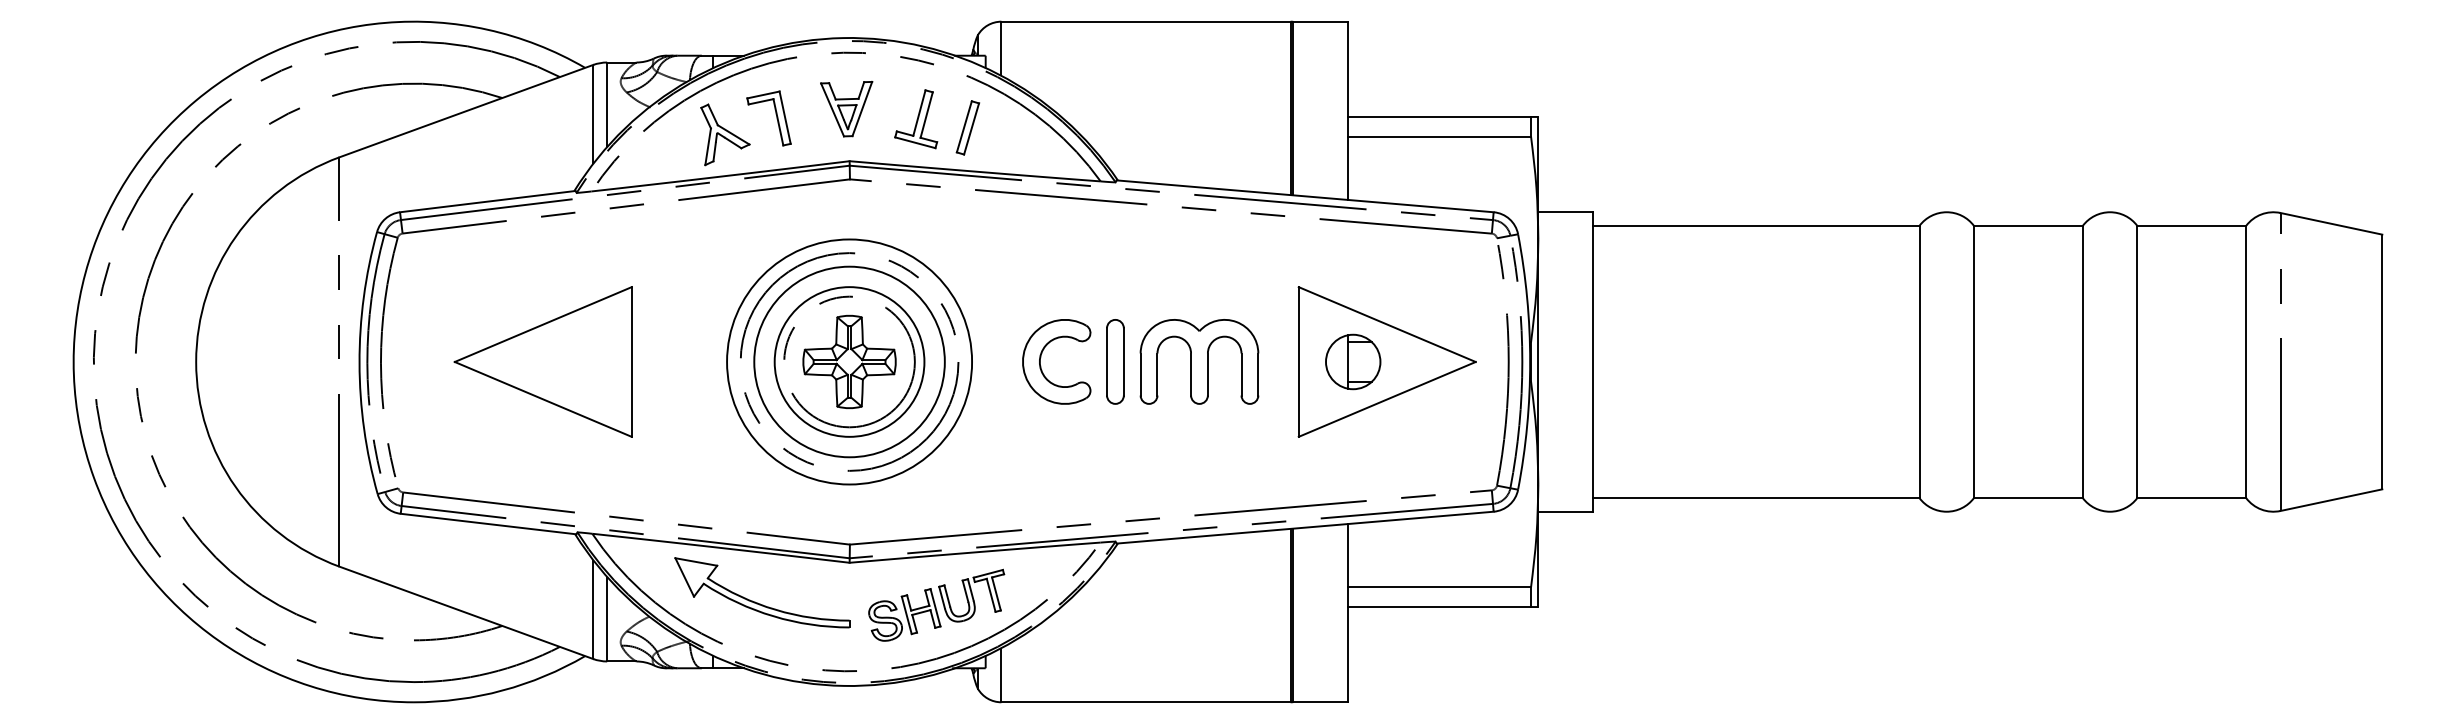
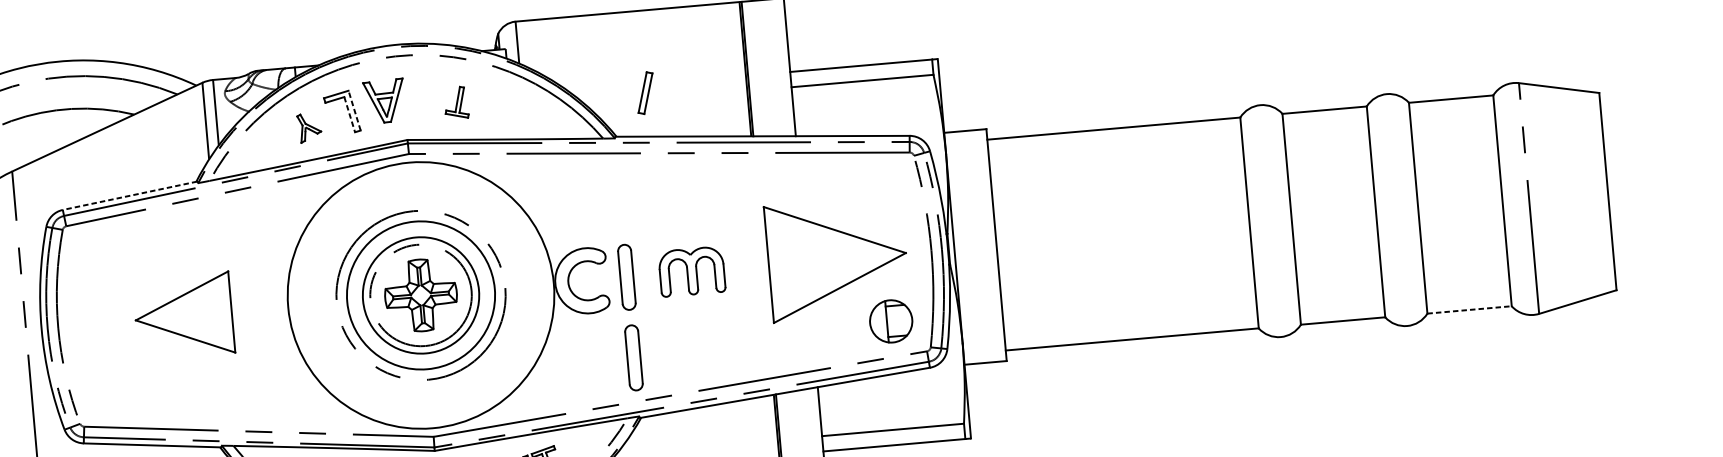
part: (846, 108) -> (384, 100), moved
line: (785, 117) -> (354, 110), solid -> dashed
part: (916, 119) -> (456, 103), size x0.7
line: (778, 122) -> (349, 114), solid -> dashed
part: (967, 127) -> (645, 92), moved
part: (725, 134) -> (309, 127), size x0.6
line: (487, 201) -> (129, 195), solid -> dashed
part: (542, 361) -> (183, 315), size x0.7
circle: (849, 361) -> (420, 295), size x1.4
part: (1199, 361) -> (691, 271), size x0.7
part: (1353, 361) -> (891, 321), moved
part: (1115, 465) -> (633, 357), added
line: (2192, 498) -> (1470, 310), solid -> dashed

